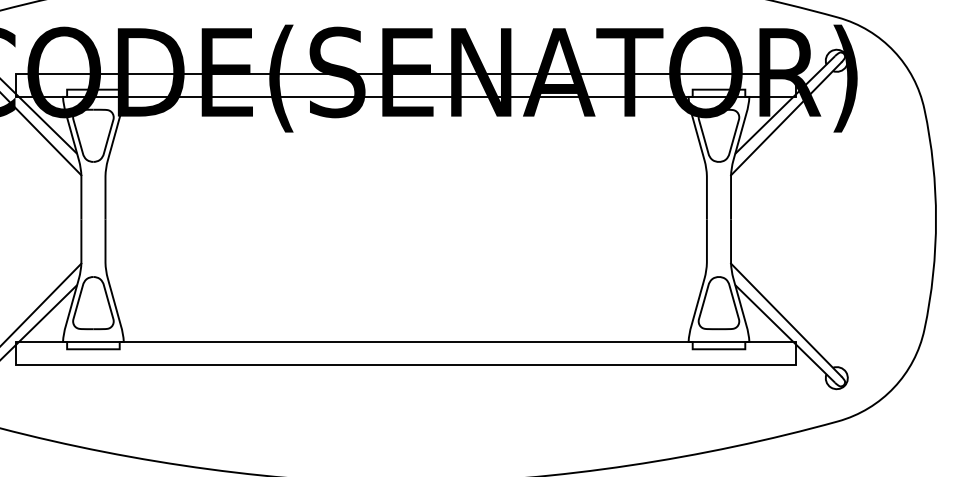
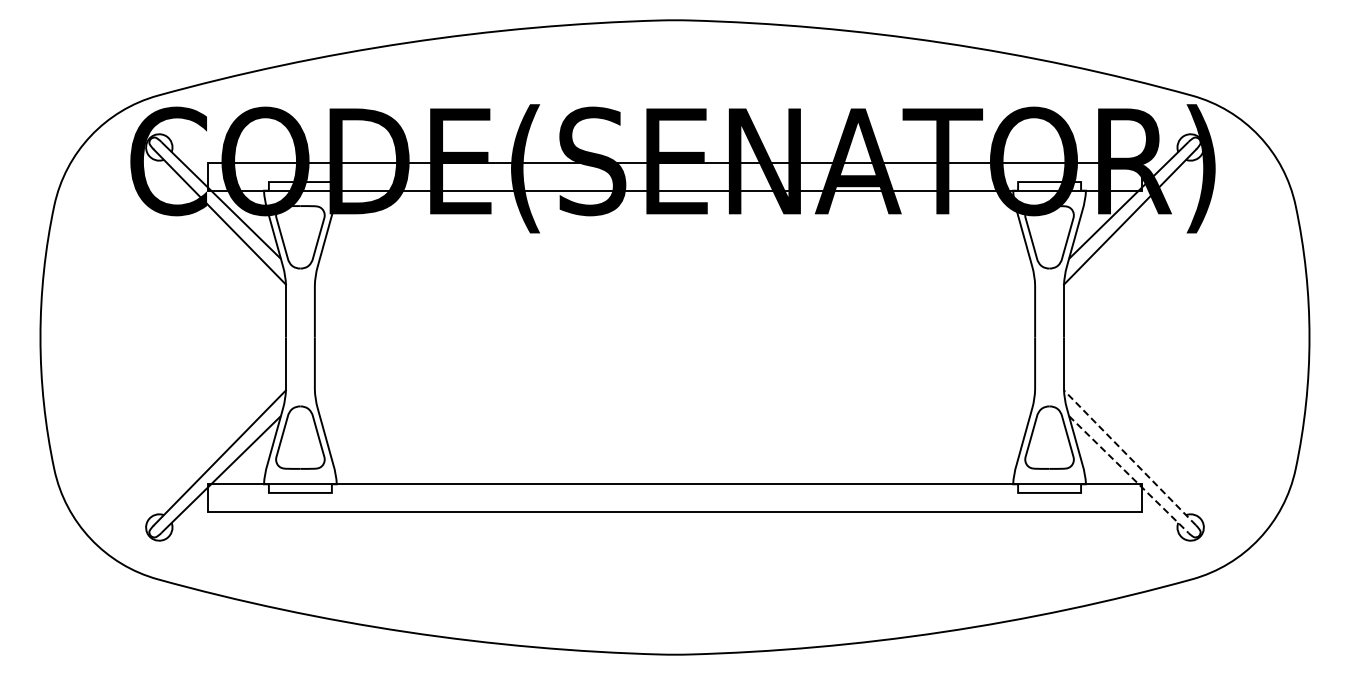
line: (785, 319) -> (1129, 457), solid -> dashed
line: (784, 333) -> (1128, 474), solid -> dashed

